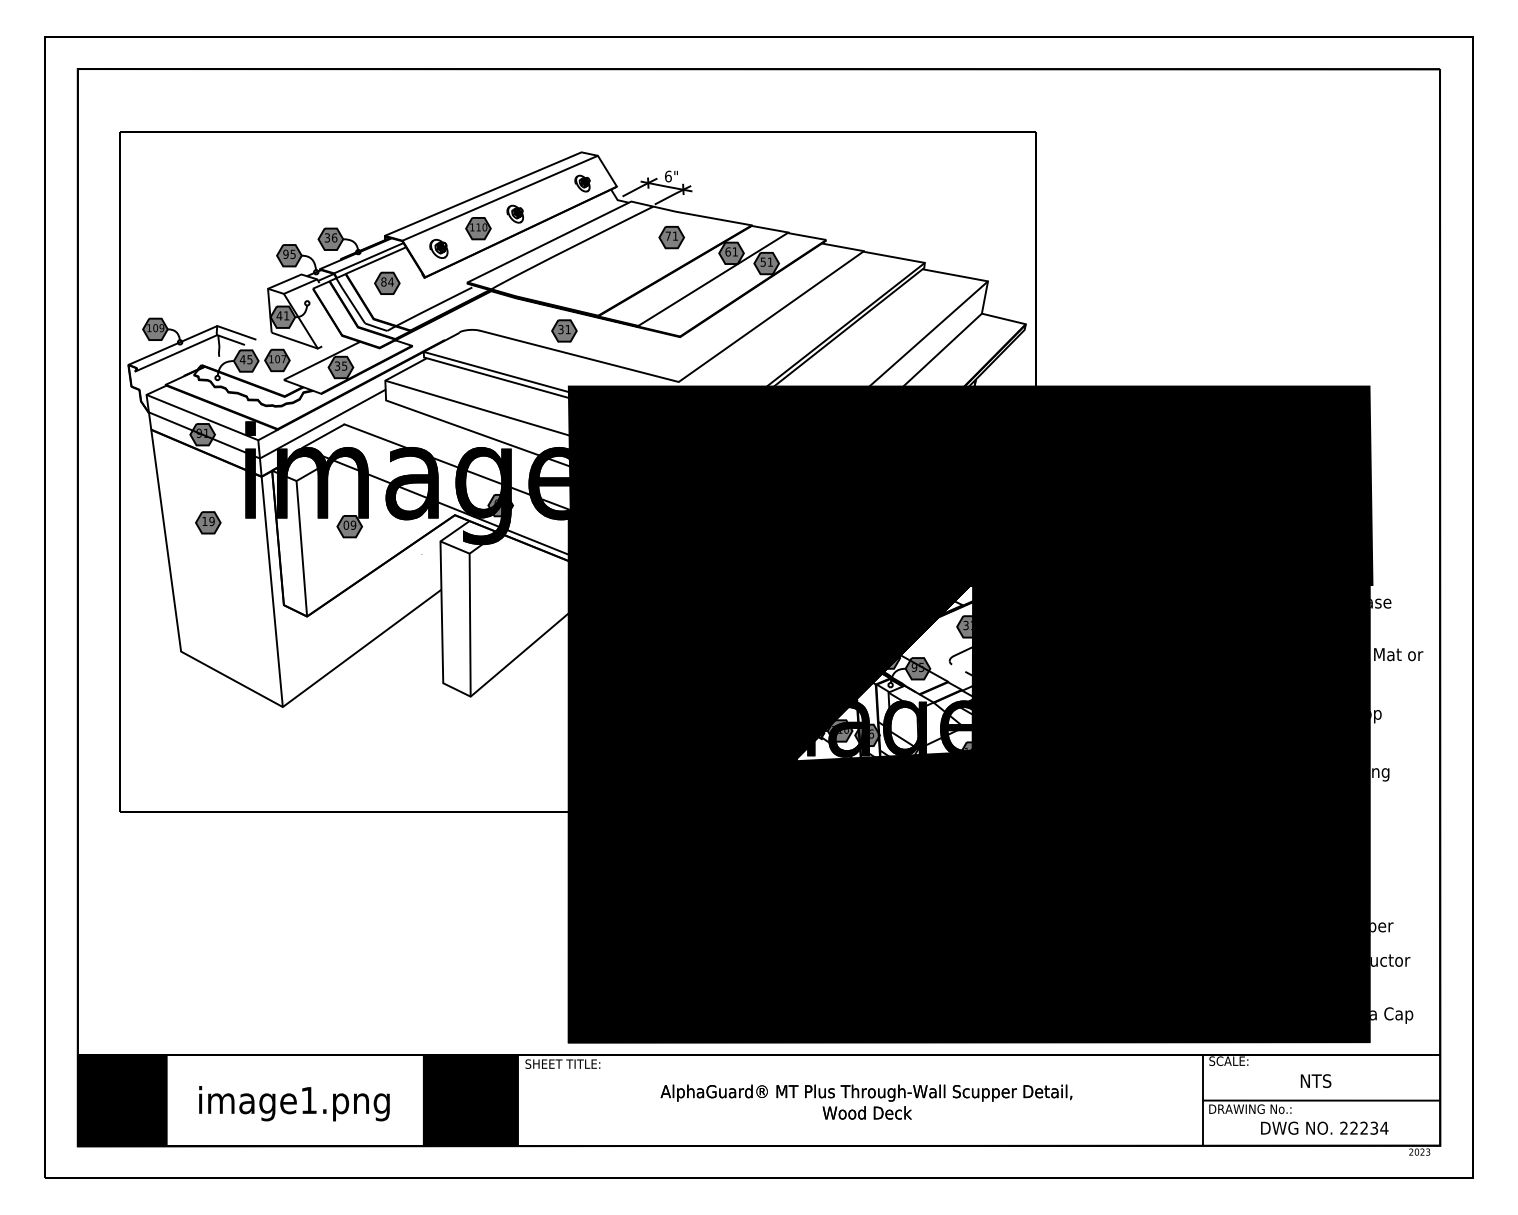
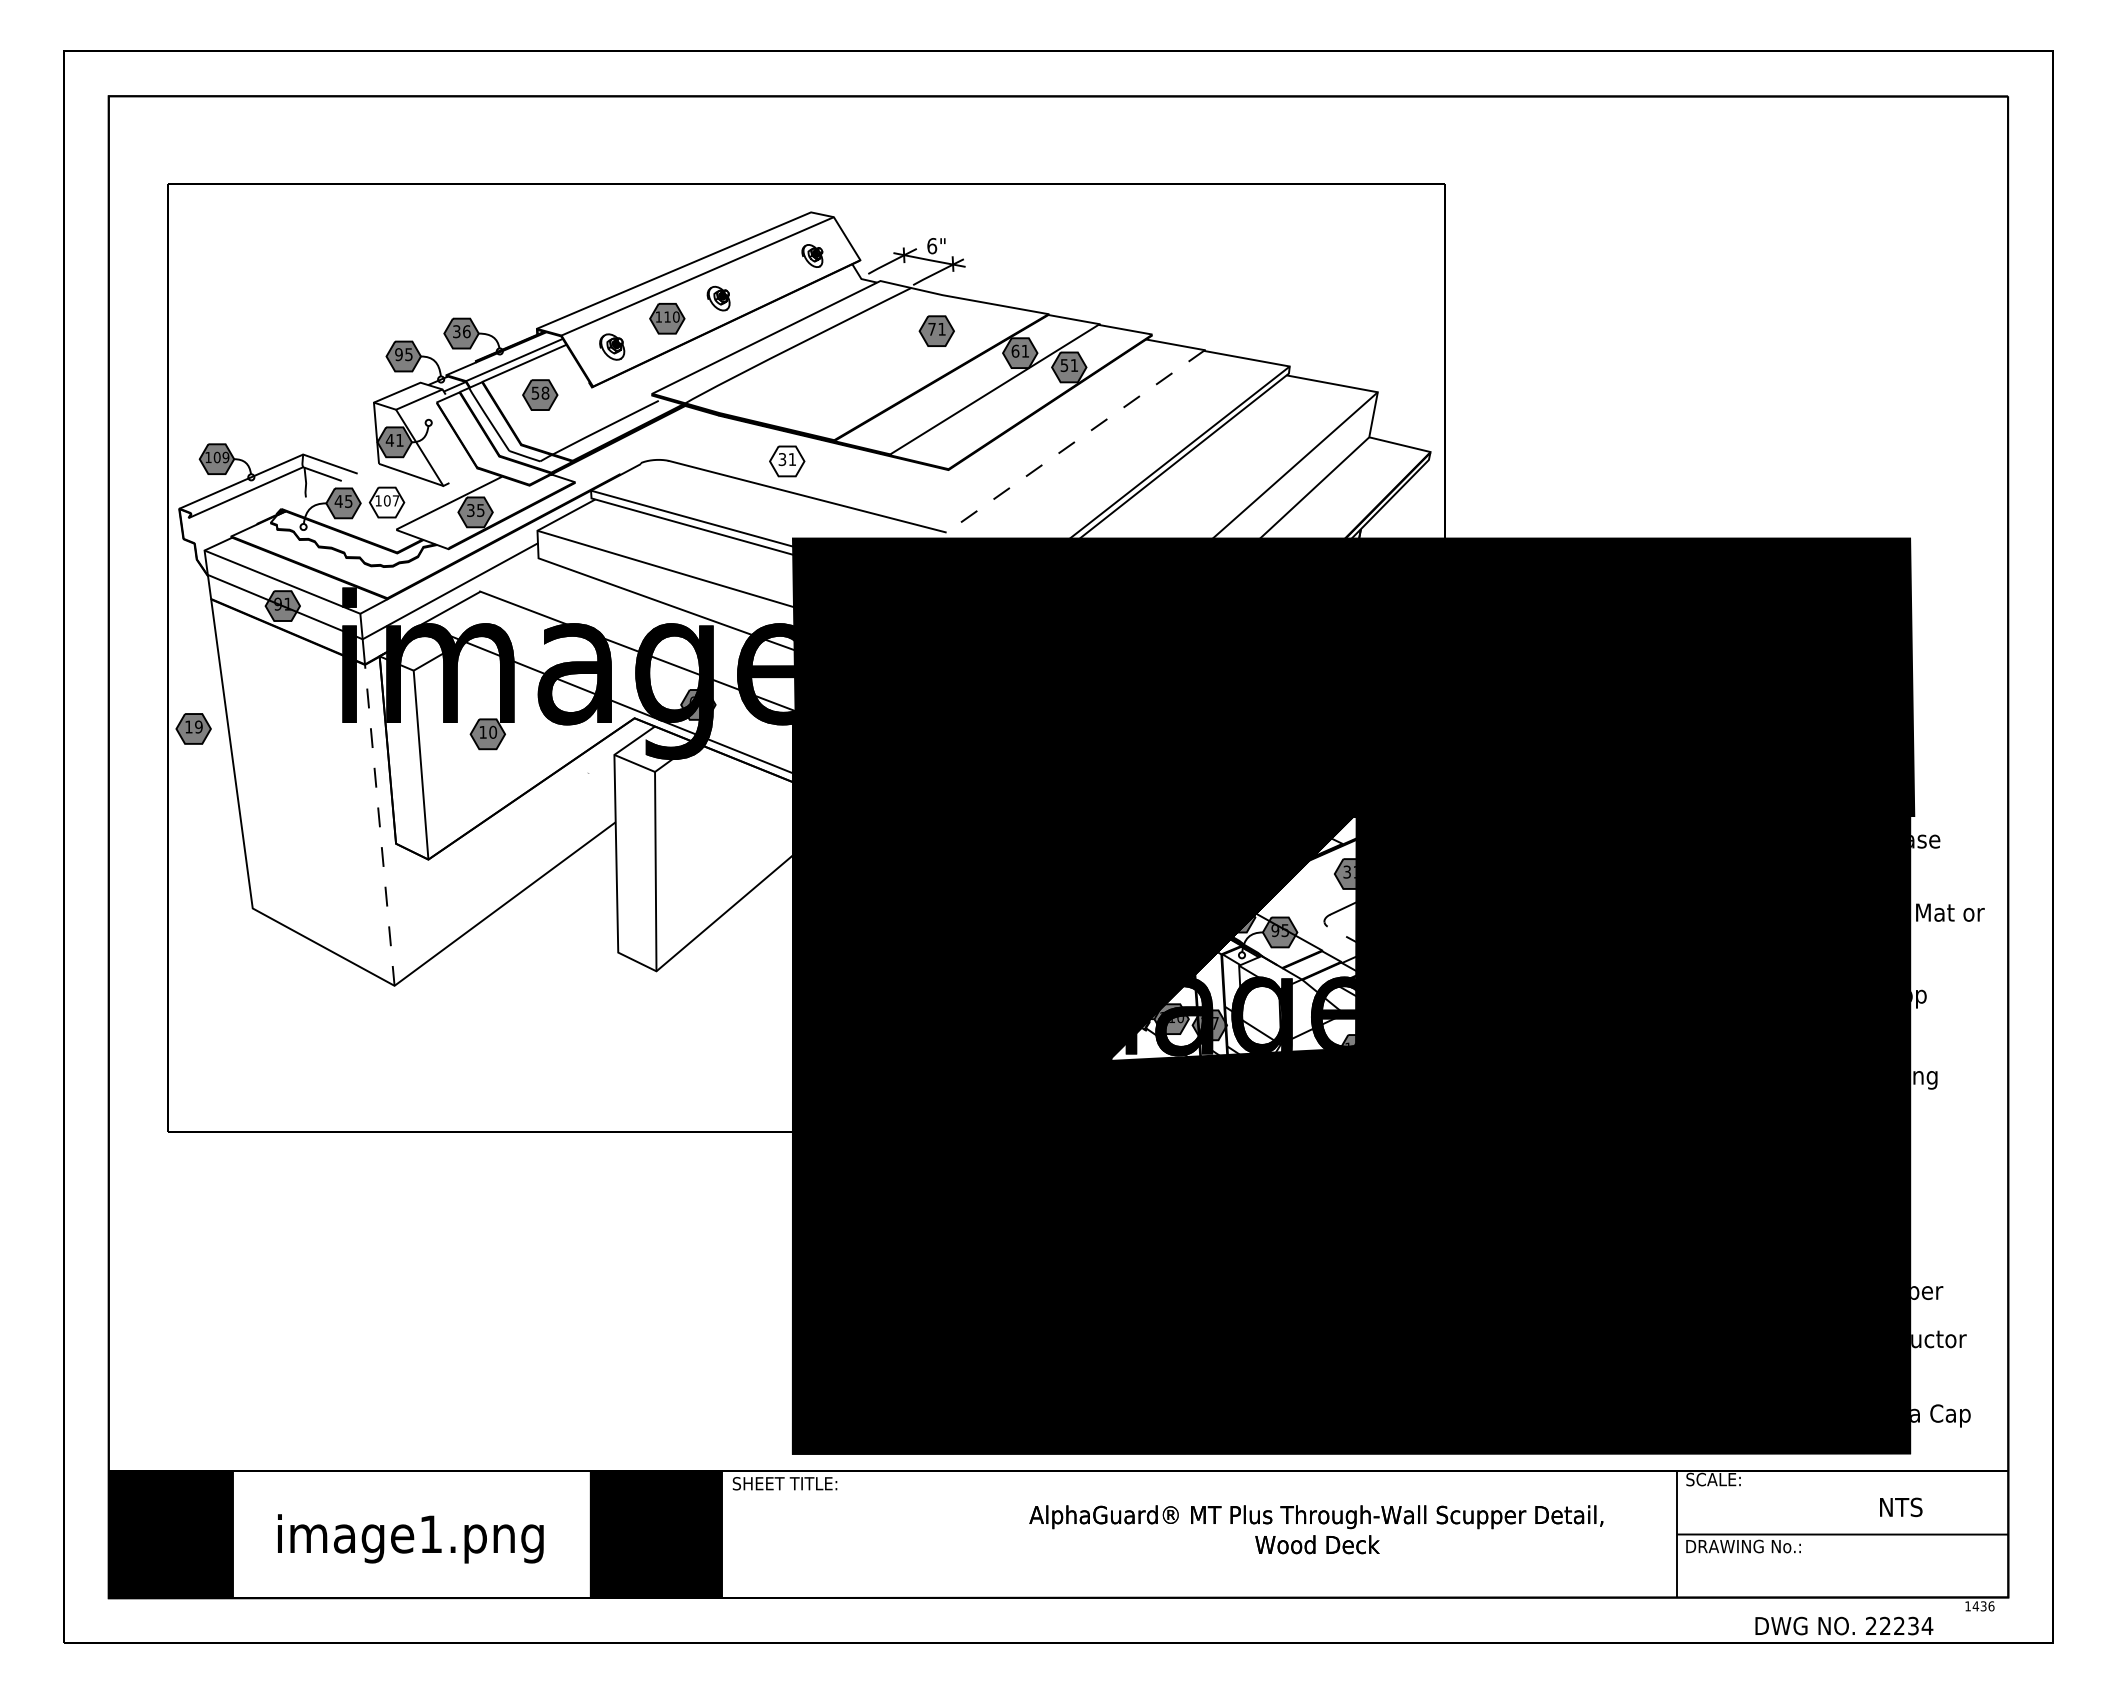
text: (387, 281) -> (540, 392), 84 -> 58
line: (770, 317) -> (1074, 442), solid -> dashed
fill: (563, 331) -> (786, 461), removed
fill: (277, 360) -> (386, 502), removed
part: (208, 522) -> (193, 728), moved
text: (349, 525) -> (487, 732), 09 -> 10
line: (271, 584) -> (378, 815), solid -> dashed
text: (867, 734) -> (1209, 1023), 36 -> 27
text: (1316, 1081) -> (1901, 1507), moved
text: (866, 1102) -> (1316, 1529), moved
text: (1324, 1127) -> (1844, 1625), moved
text: (1419, 1152) -> (1979, 1606), 2023 -> 1436

